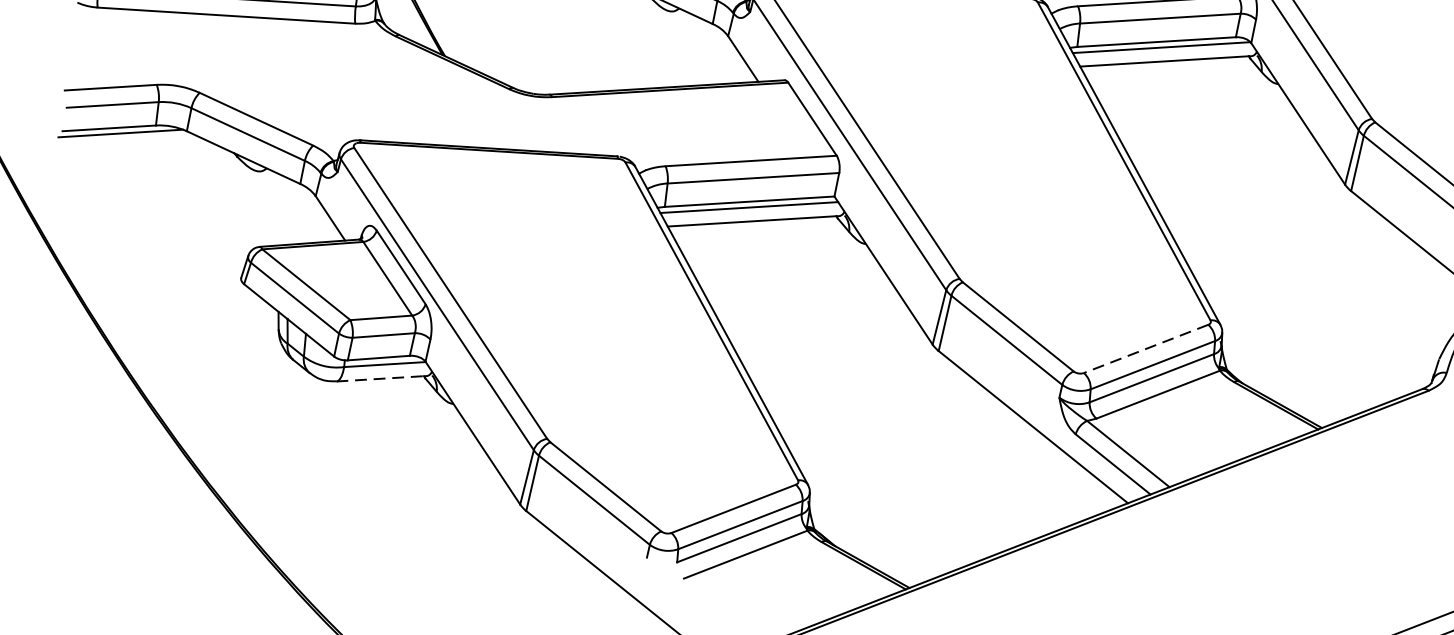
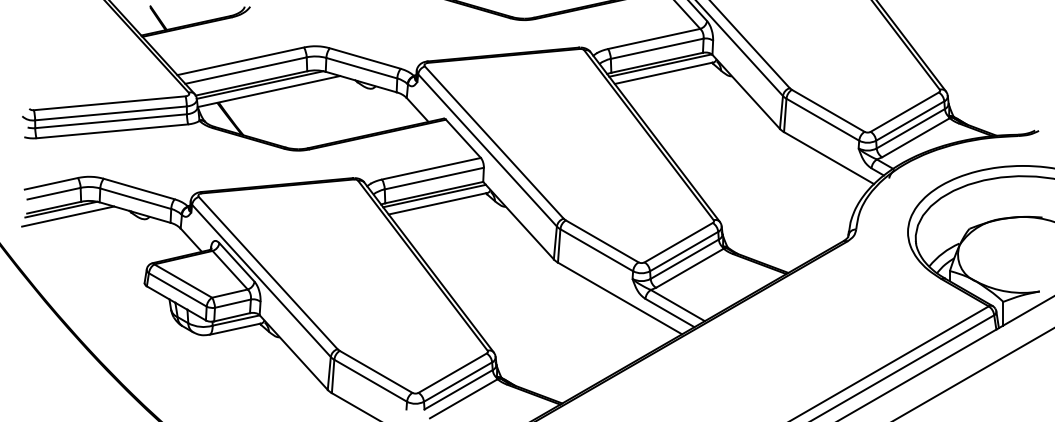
line: (130, 146) -> (68, 216), added
line: (1145, 348) -> (678, 242), dashed -> solid
line: (379, 379) -> (234, 329), dashed -> solid

